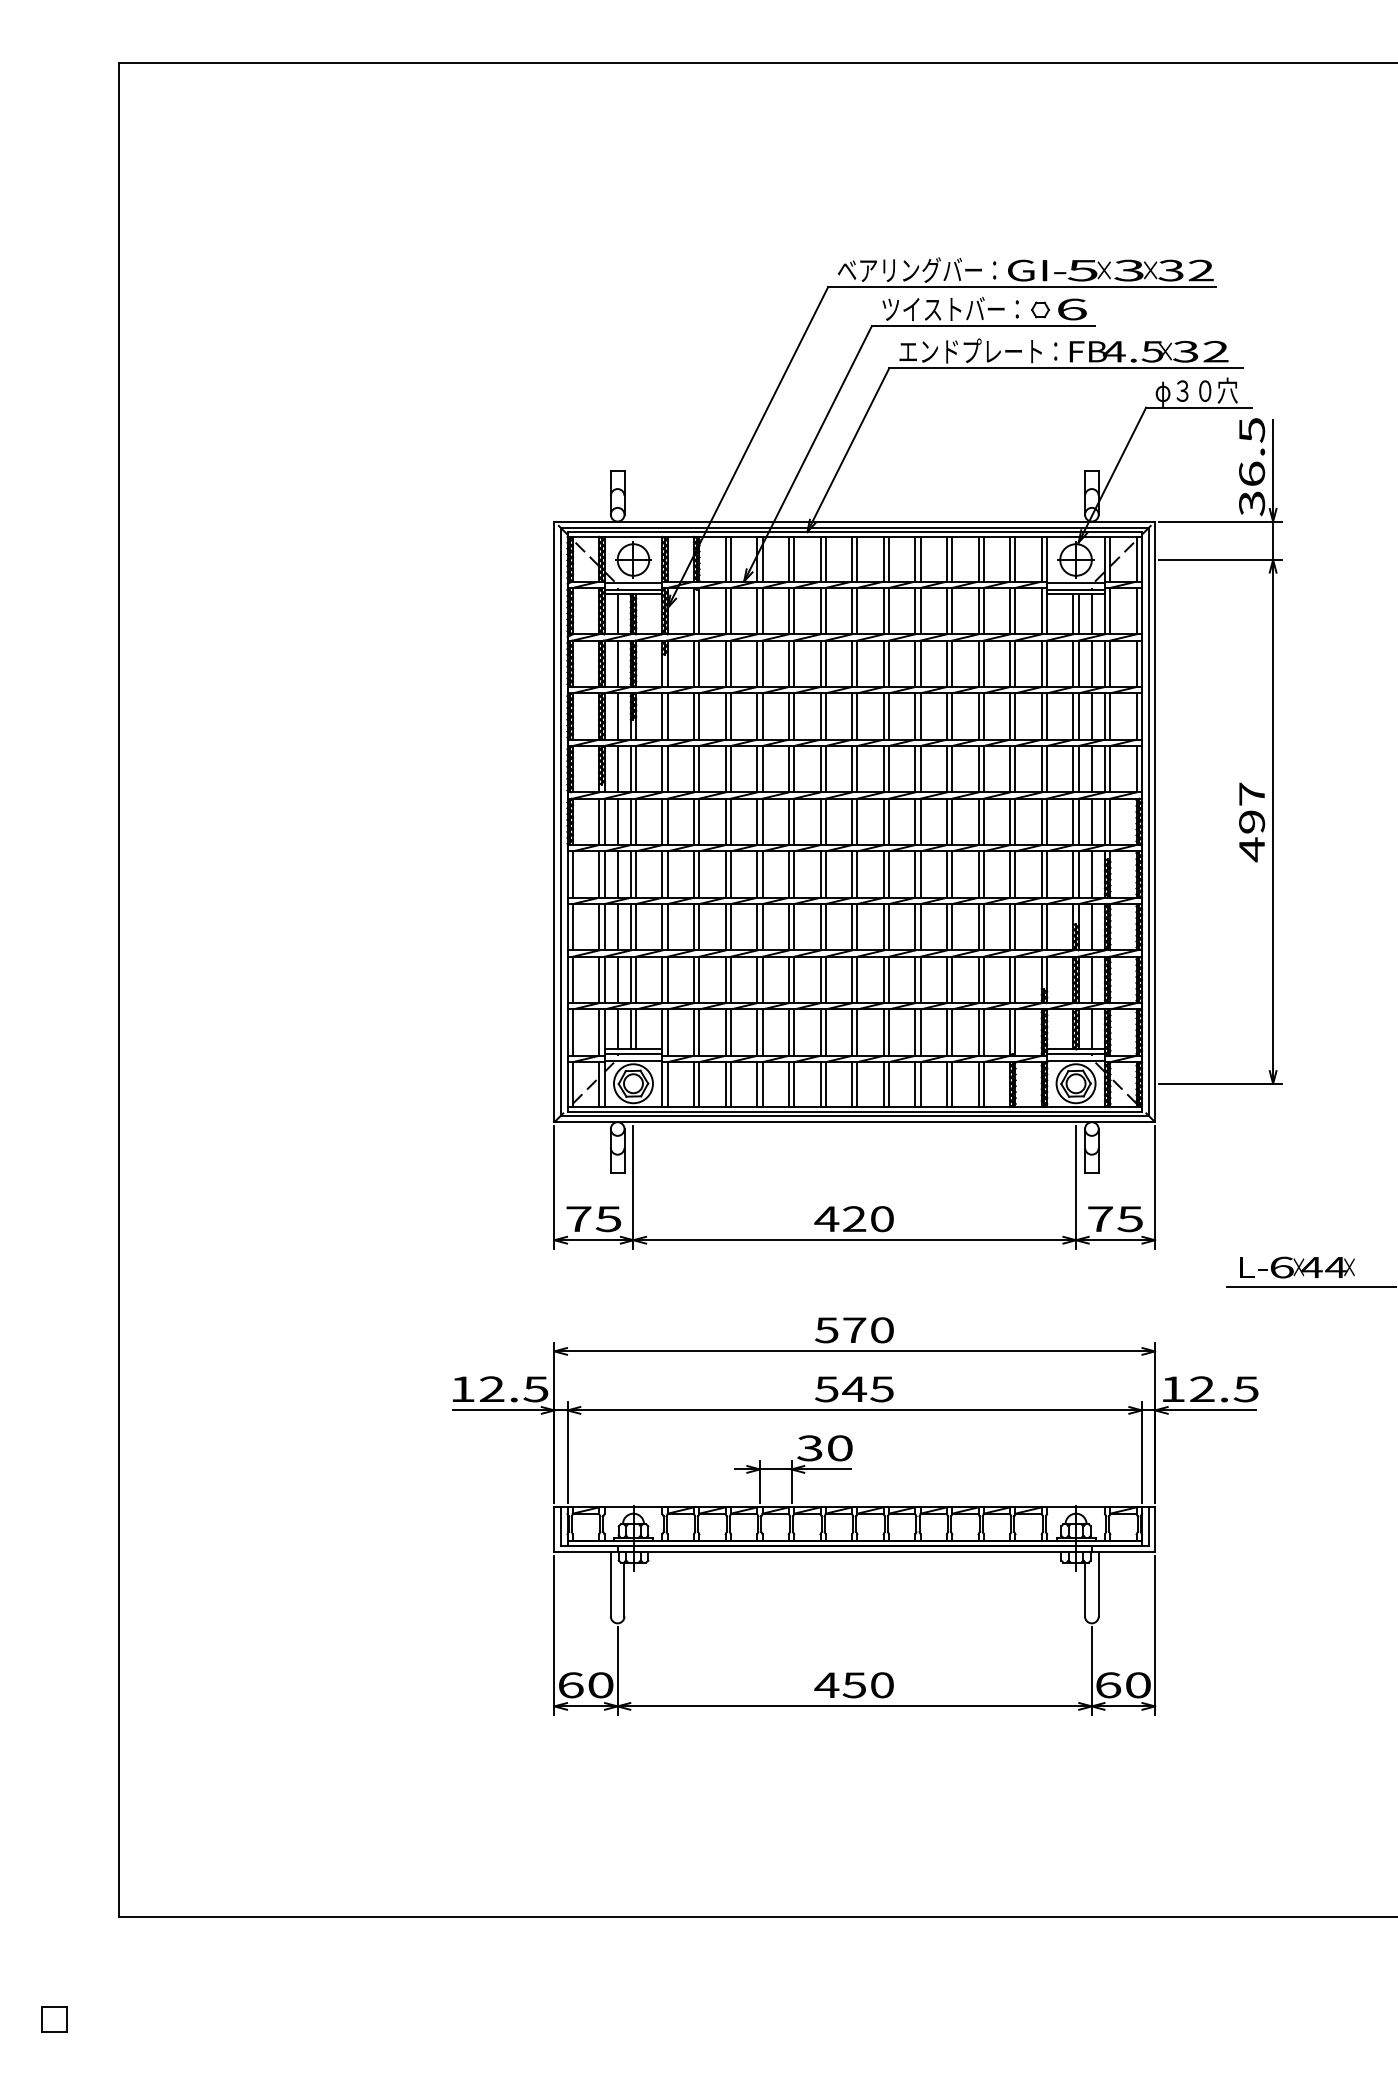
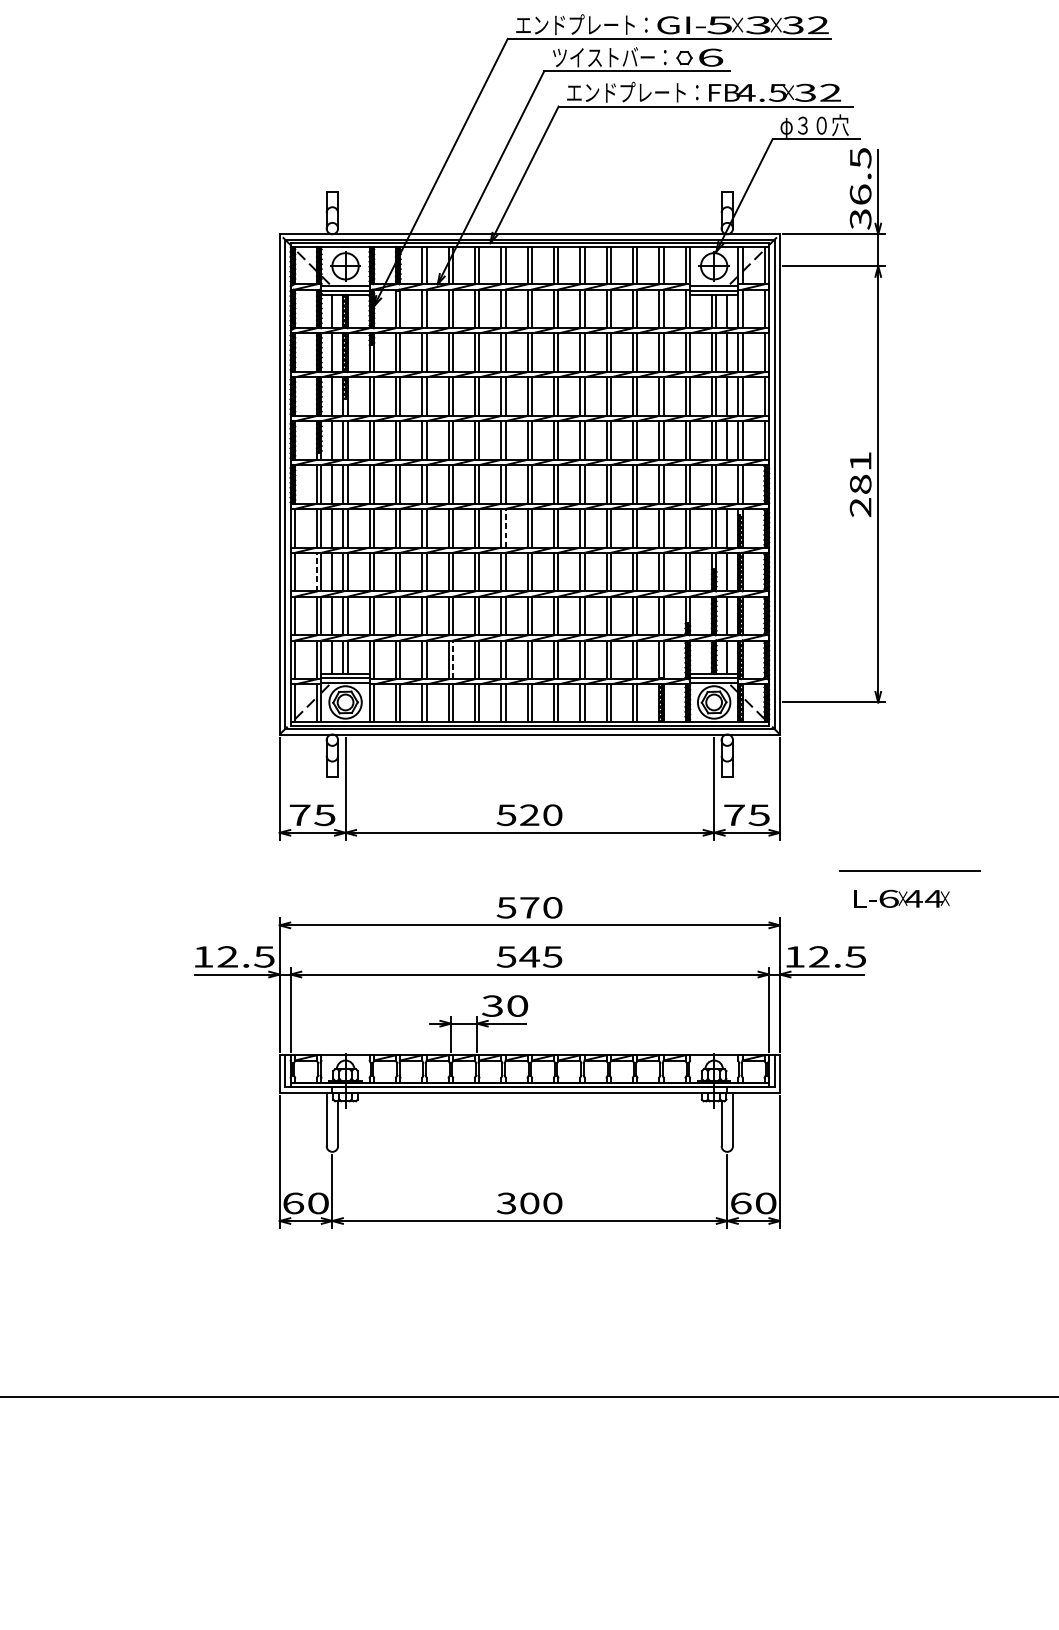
text: (909, 269) -> (575, 24), ベアリングバー： -> エンドプレート：
line: (1091, 821) -> (727, 484), removed
text: (1252, 822) -> (861, 484), 497 -> 281
line: (825, 874) -> (505, 528), solid -> dashed
line: (599, 926) -> (317, 571), solid -> dashed
line: (762, 1032) -> (453, 659), solid -> dashed
text: (826, 1219) -> (506, 815), 420 -> 520
text: (1297, 1267) -> (901, 898), moved
text: (840, 1685) -> (517, 1203), 450 -> 300

